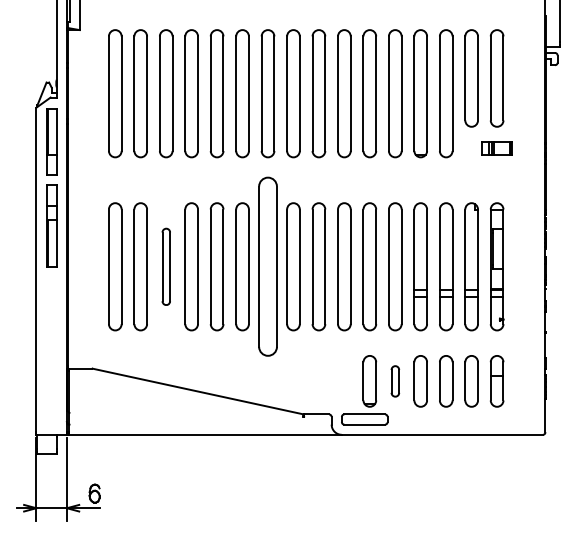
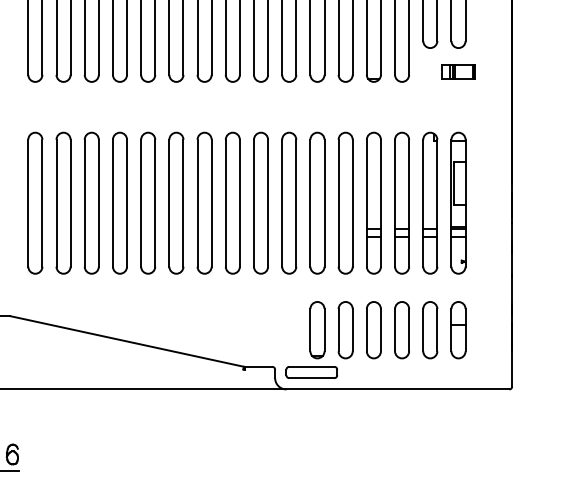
part: (166, 266) -> (92, 202), size x1.67
part: (267, 266) -> (204, 202), size x0.71
part: (395, 381) -> (345, 330), size x1.67

